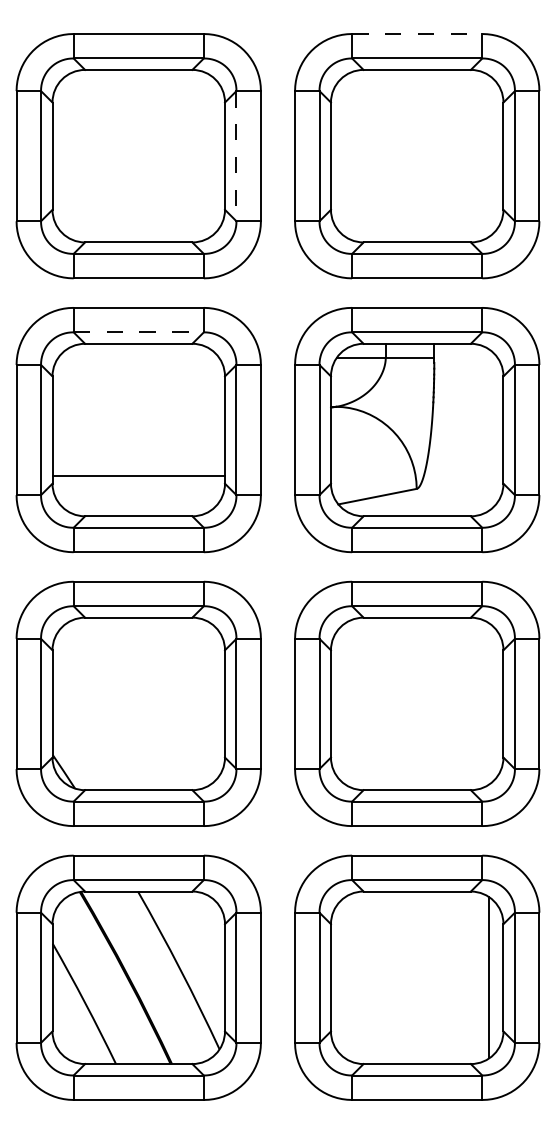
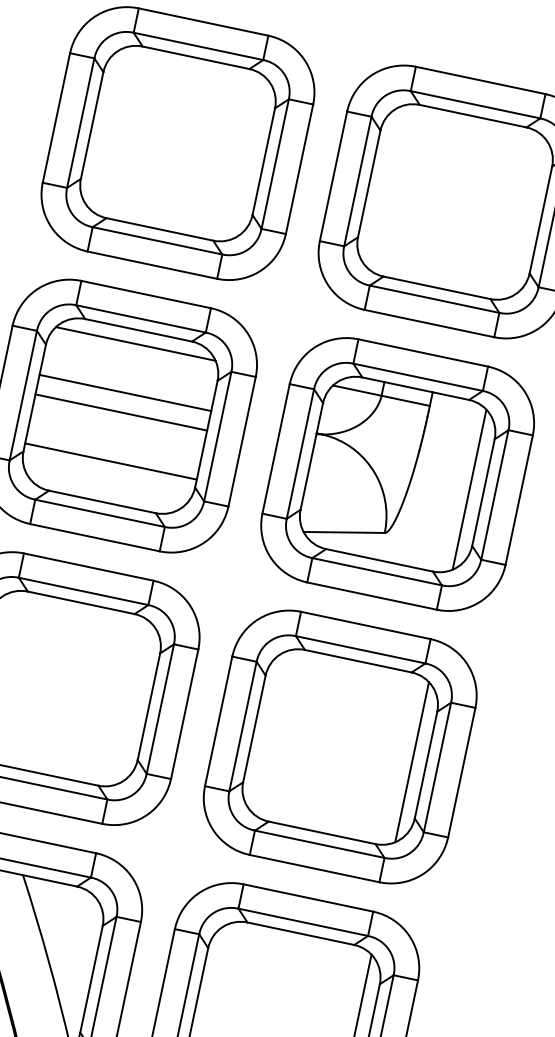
line: (417, 34) -> (480, 80), dashed -> solid
line: (236, 156) -> (275, 164), dashed -> solid
line: (139, 332) -> (141, 319), dashed -> solid
line: (138, 357) -> (135, 343), added
line: (138, 406) -> (125, 392), added
line: (138, 426) -> (121, 412), added
line: (489, 429) -> (469, 489), added
line: (489, 703) -> (412, 761), added

